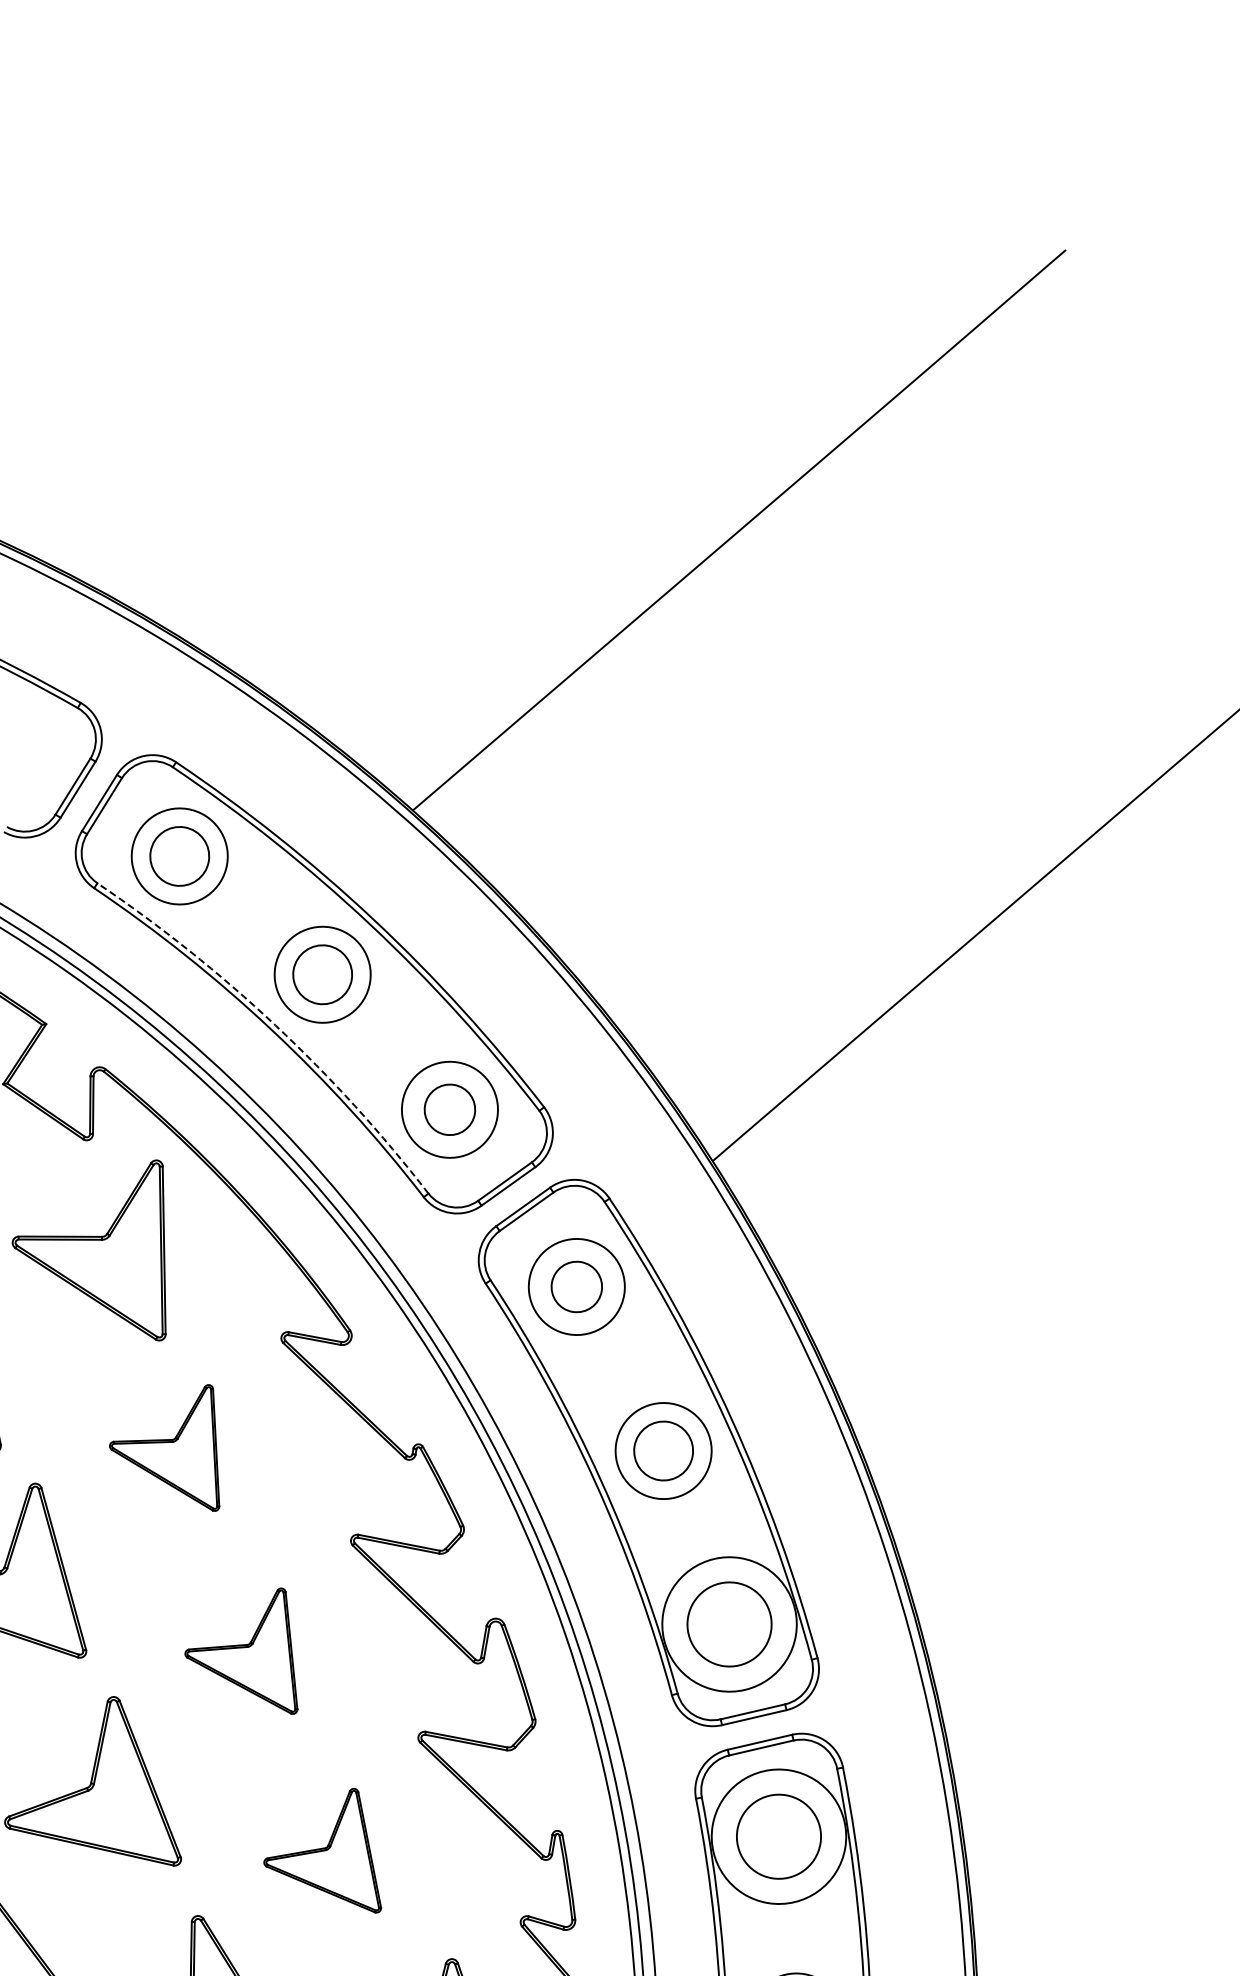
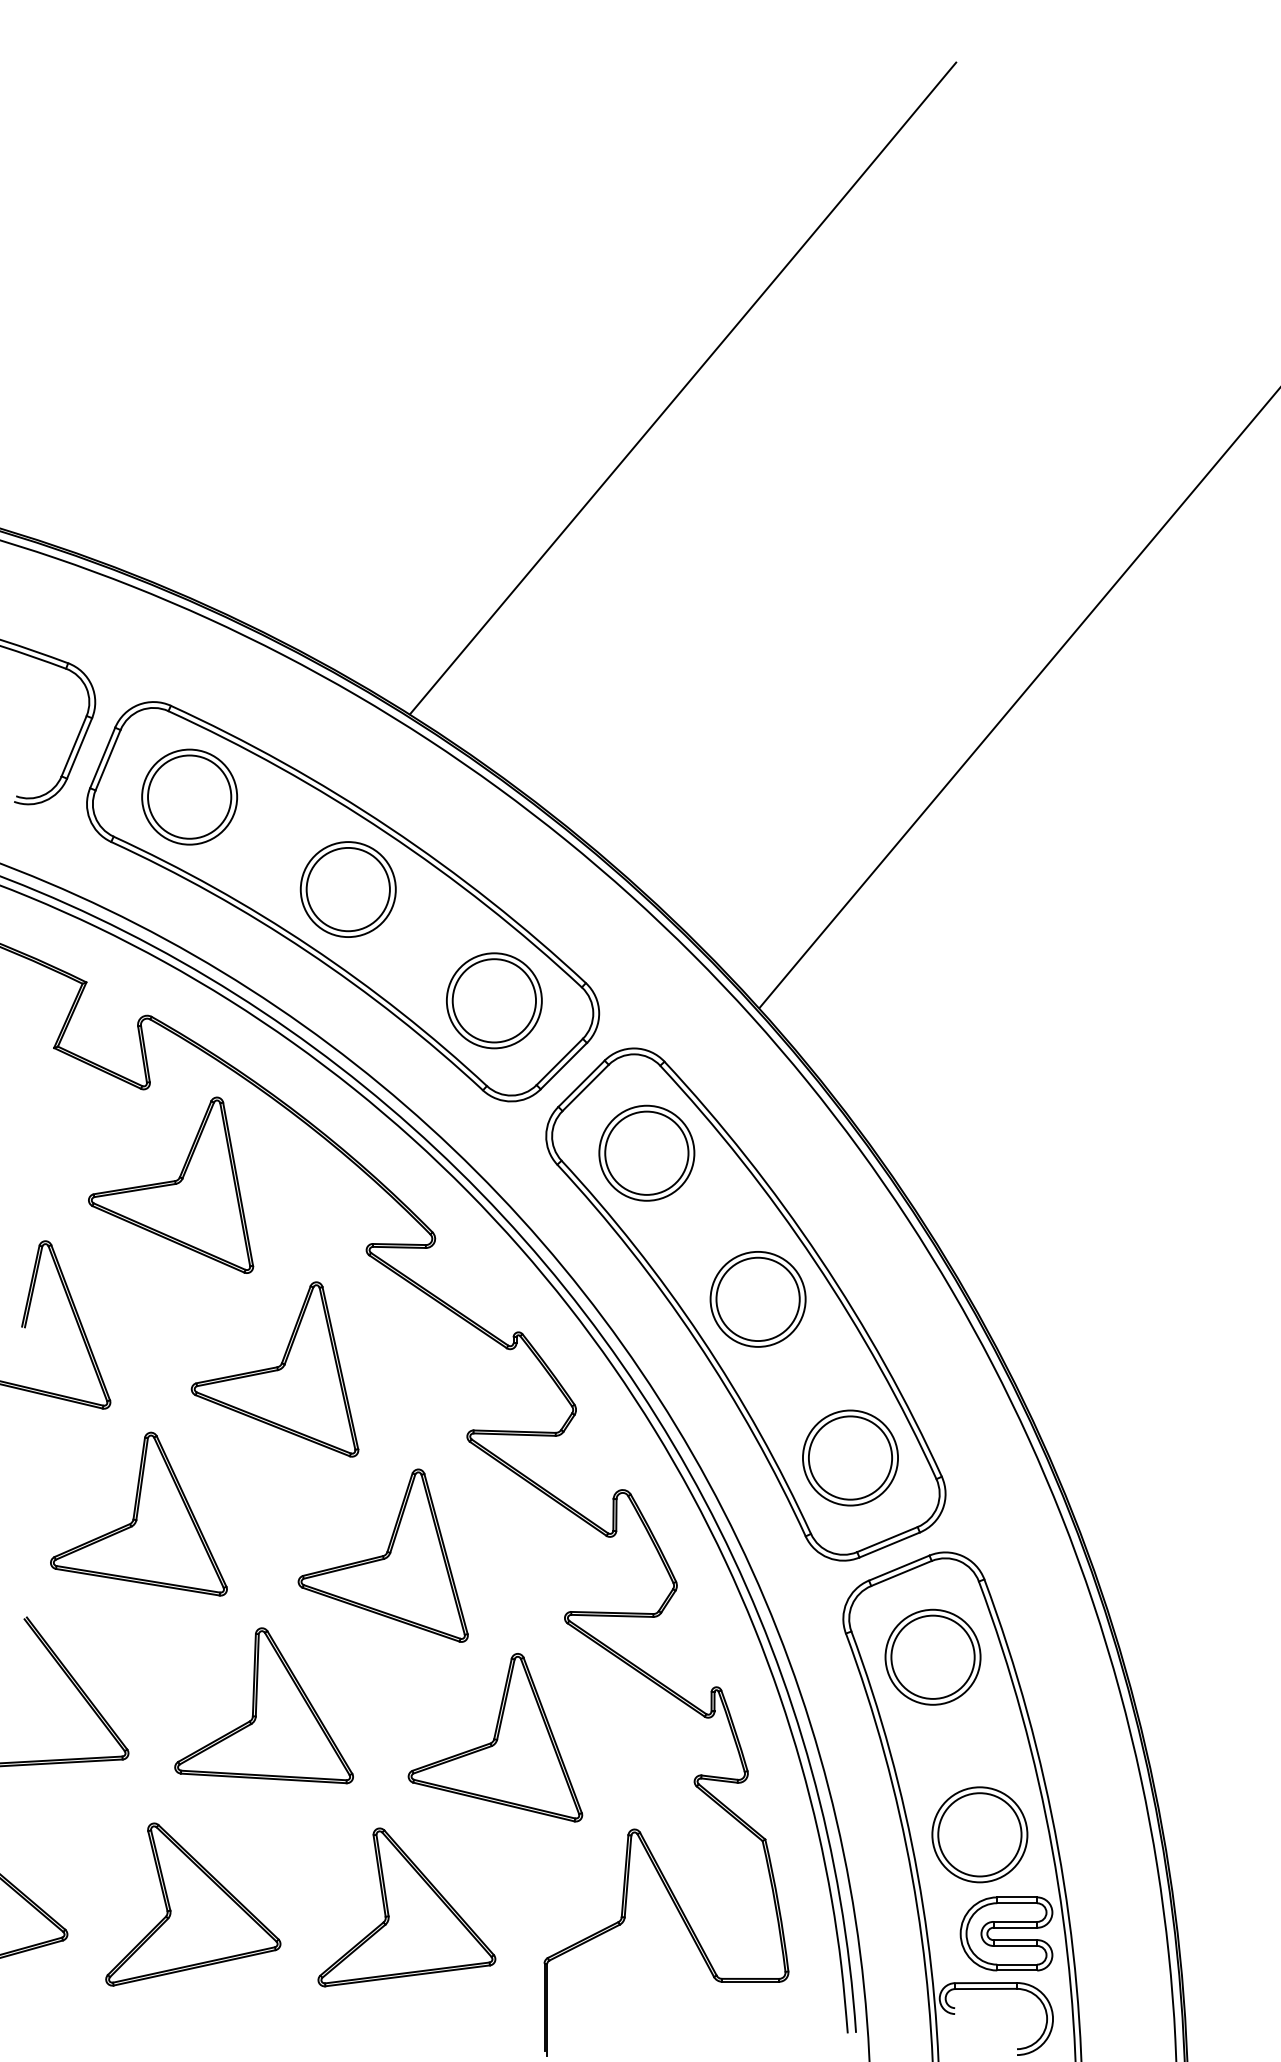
circle: (179, 855) -> (189, 796), size x1.43
circle: (321, 974) -> (347, 889), size x1.43
arc: (275, 1025) -> (310, 946), dashed -> solid
circle: (450, 1109) -> (494, 1000), size x1.67
circle: (576, 1286) -> (646, 1152), size x1.67
part: (169, 1441) -> (274, 1369), size x1.43
circle: (663, 1451) -> (757, 1299), size x1.43
circle: (729, 1623) -> (850, 1457), size x0.71
part: (246, 1644) -> (382, 1555), size x1.43
circle: (778, 1835) -> (932, 1656), size x0.71
part: (329, 1844) -> (495, 1737), size x1.43

